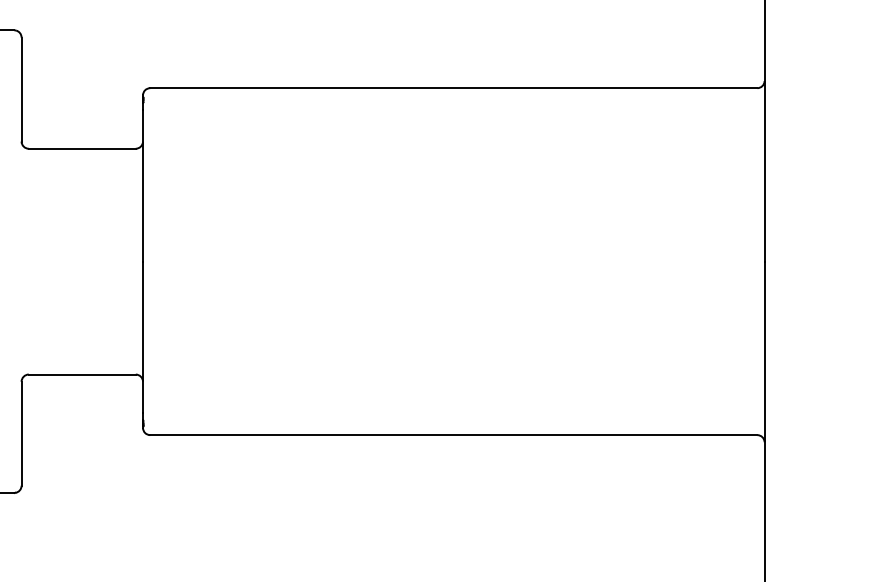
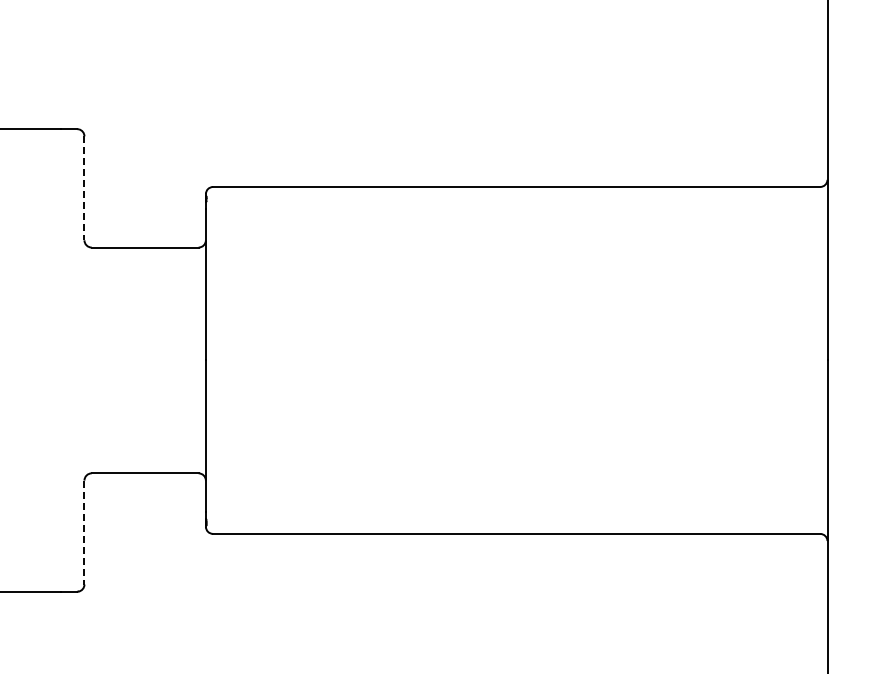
line: (21, 89) -> (84, 188), solid -> dashed
line: (21, 433) -> (84, 532), solid -> dashed

